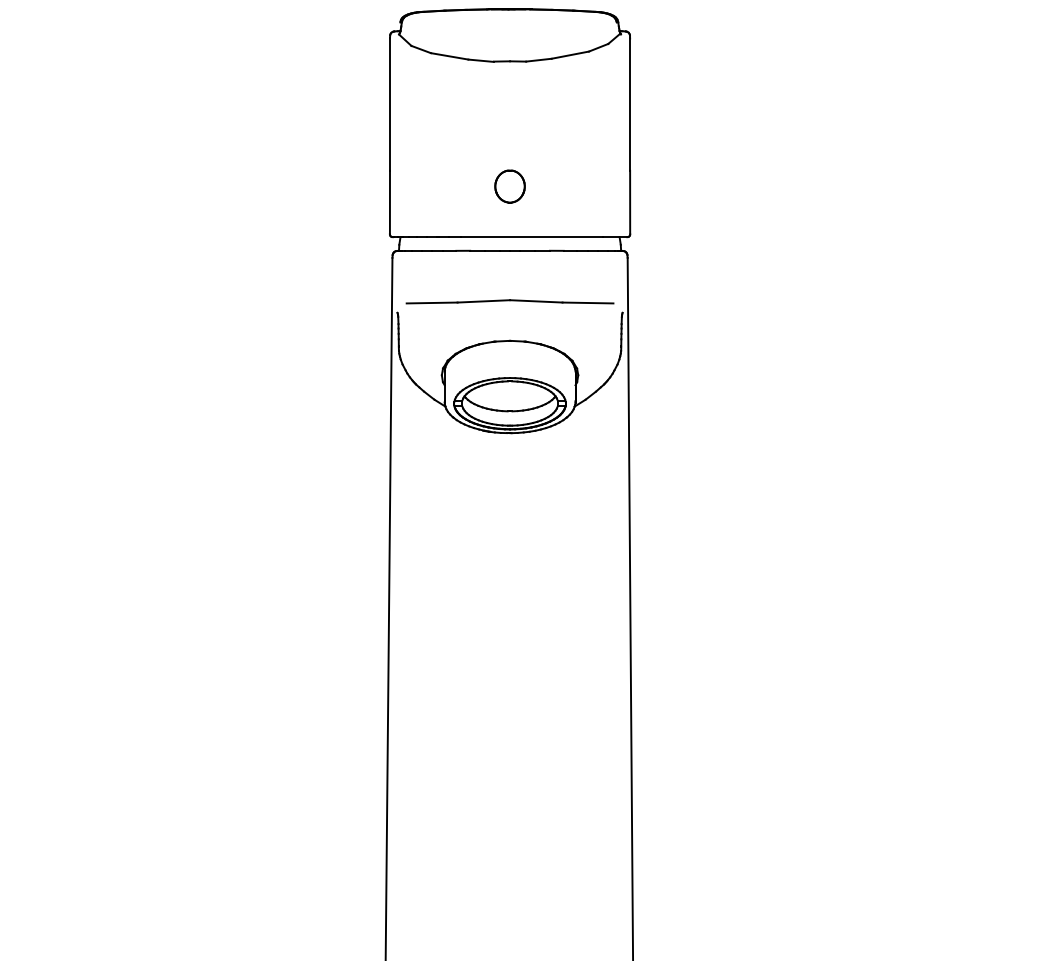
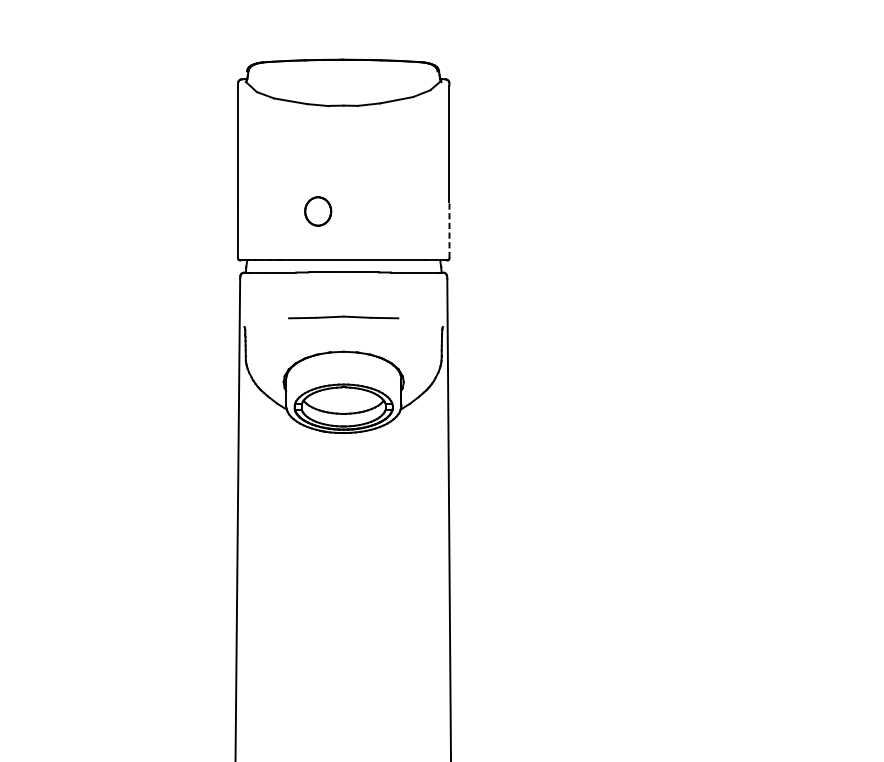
part: (509, 186) -> (317, 211), moved
line: (630, 202) -> (449, 229), solid -> dashed
part: (509, 301) -> (343, 317), size x0.6

